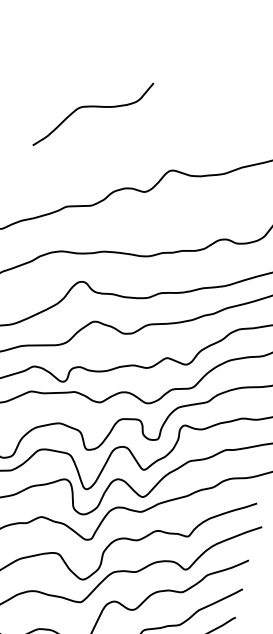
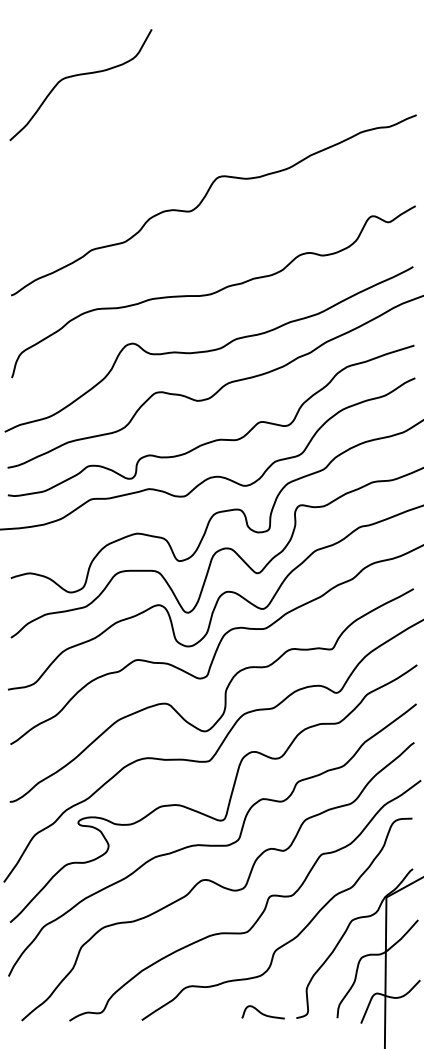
curve: (91, 107) -> (76, 76), moved

